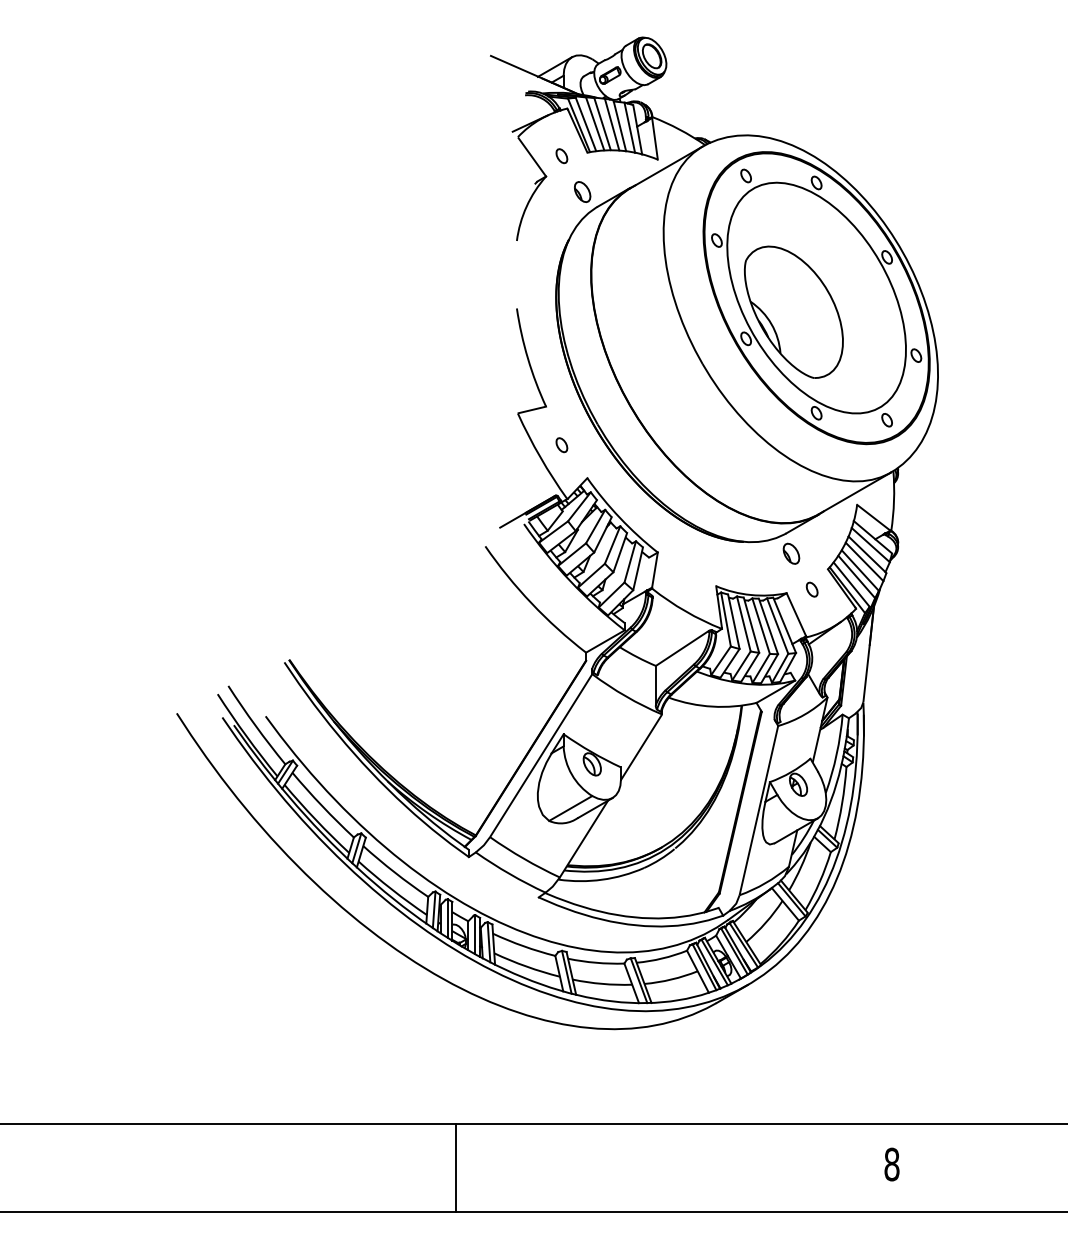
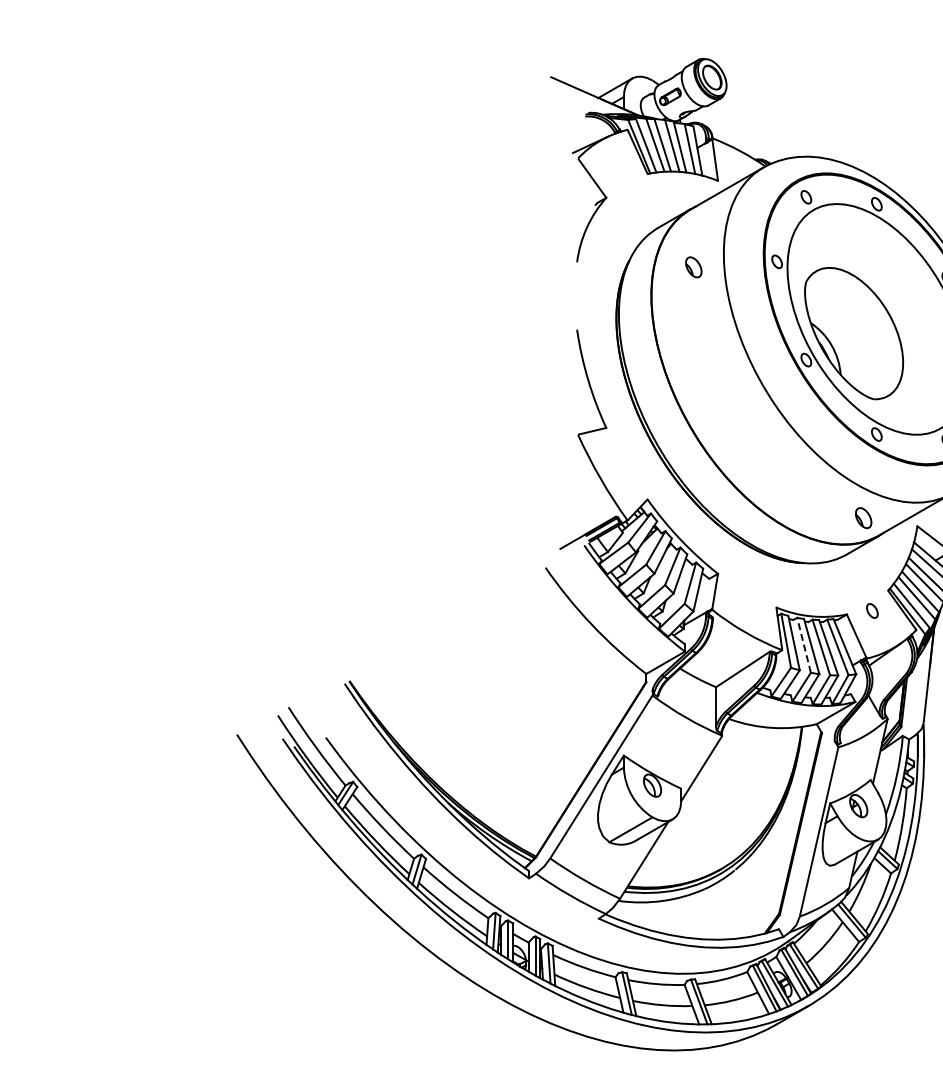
part: (561, 156) -> (621, 177), removed
part: (582, 191) -> (693, 266), moved
part: (561, 445) -> (621, 466), removed
part: (791, 553) -> (863, 517), moved
line: (743, 623) -> (803, 644), solid -> dashed

